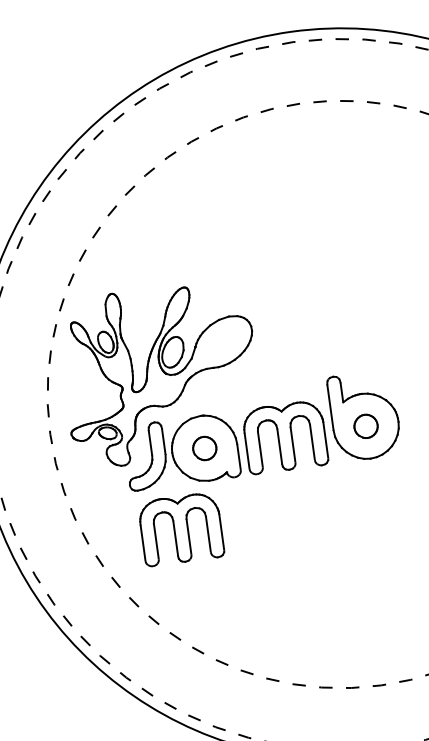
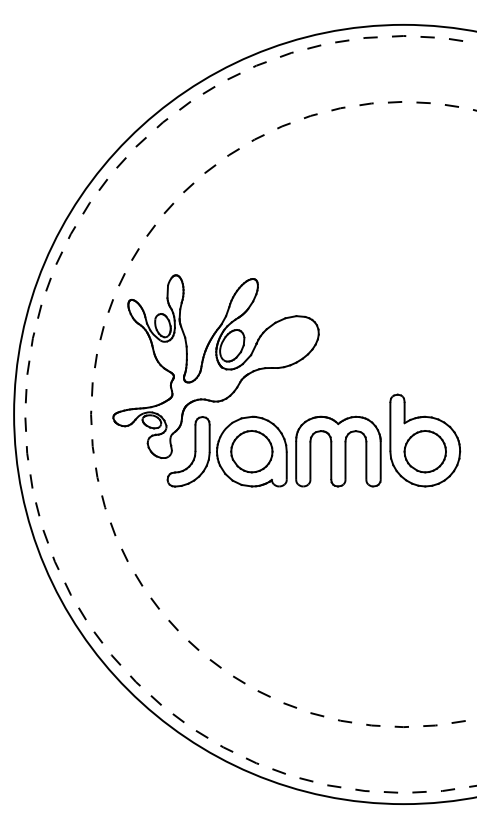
part: (365, 426) -> (424, 451), size x1.67
part: (204, 448) -> (251, 451), size x1.67
part: (181, 529) -> (215, 533), removed

